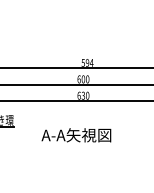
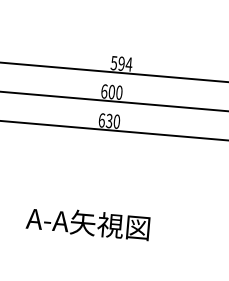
text: (76, 135) -> (88, 223), moved

